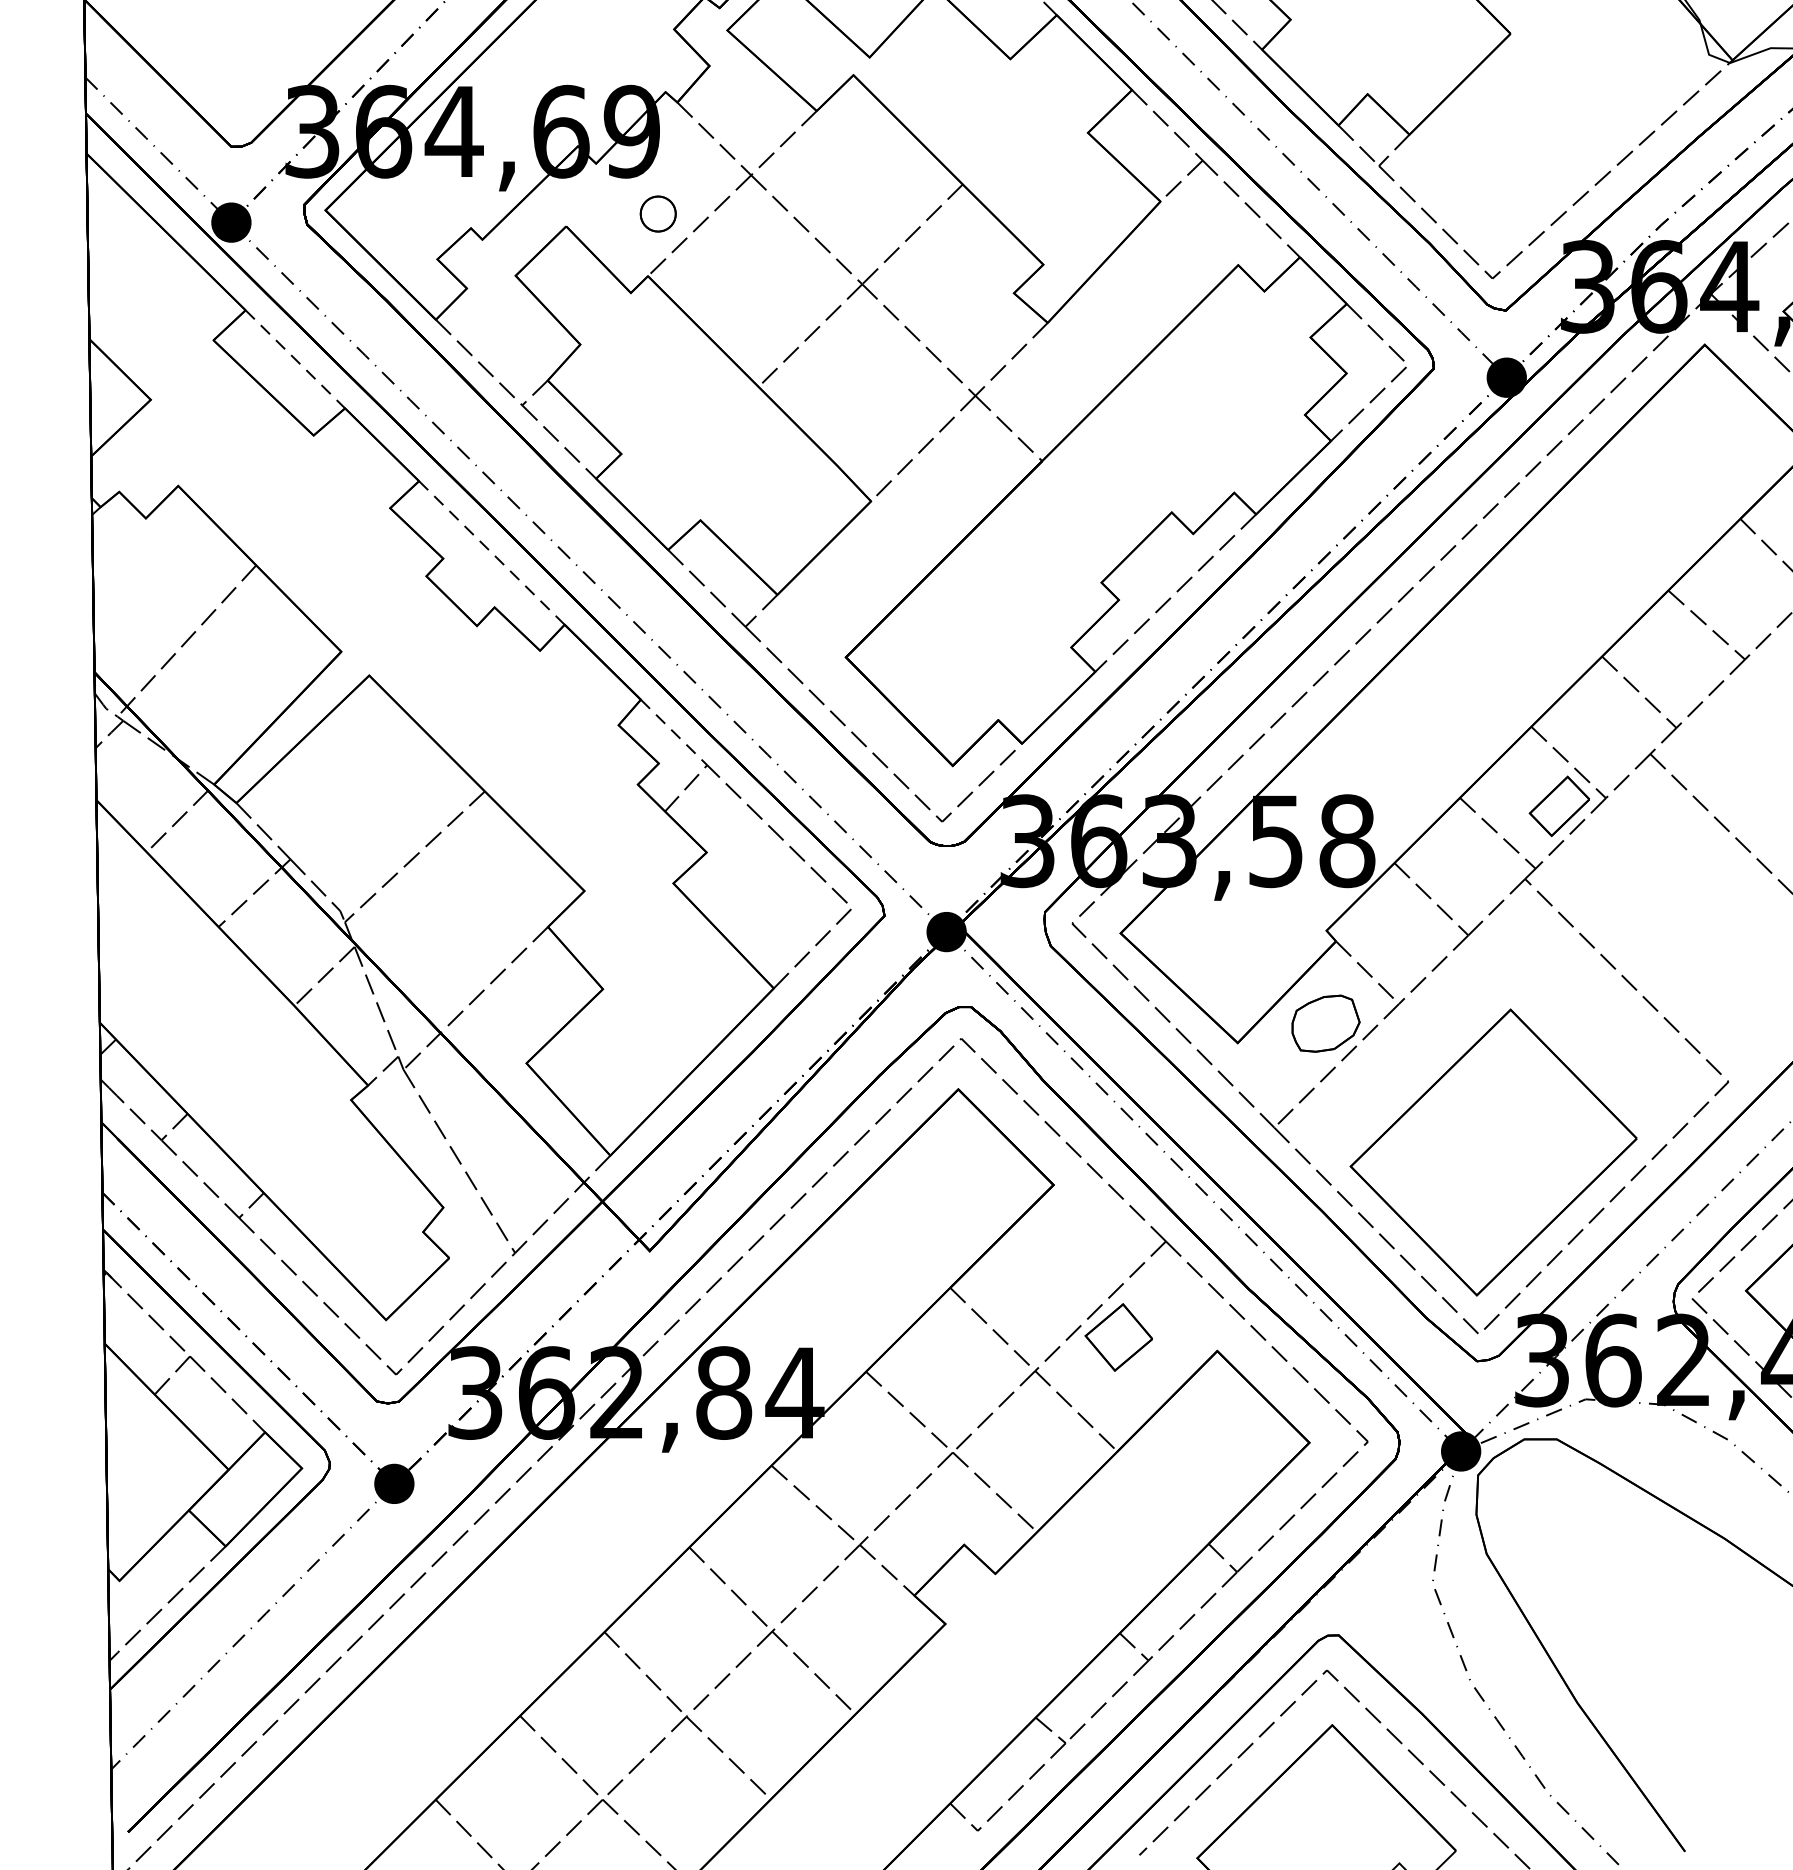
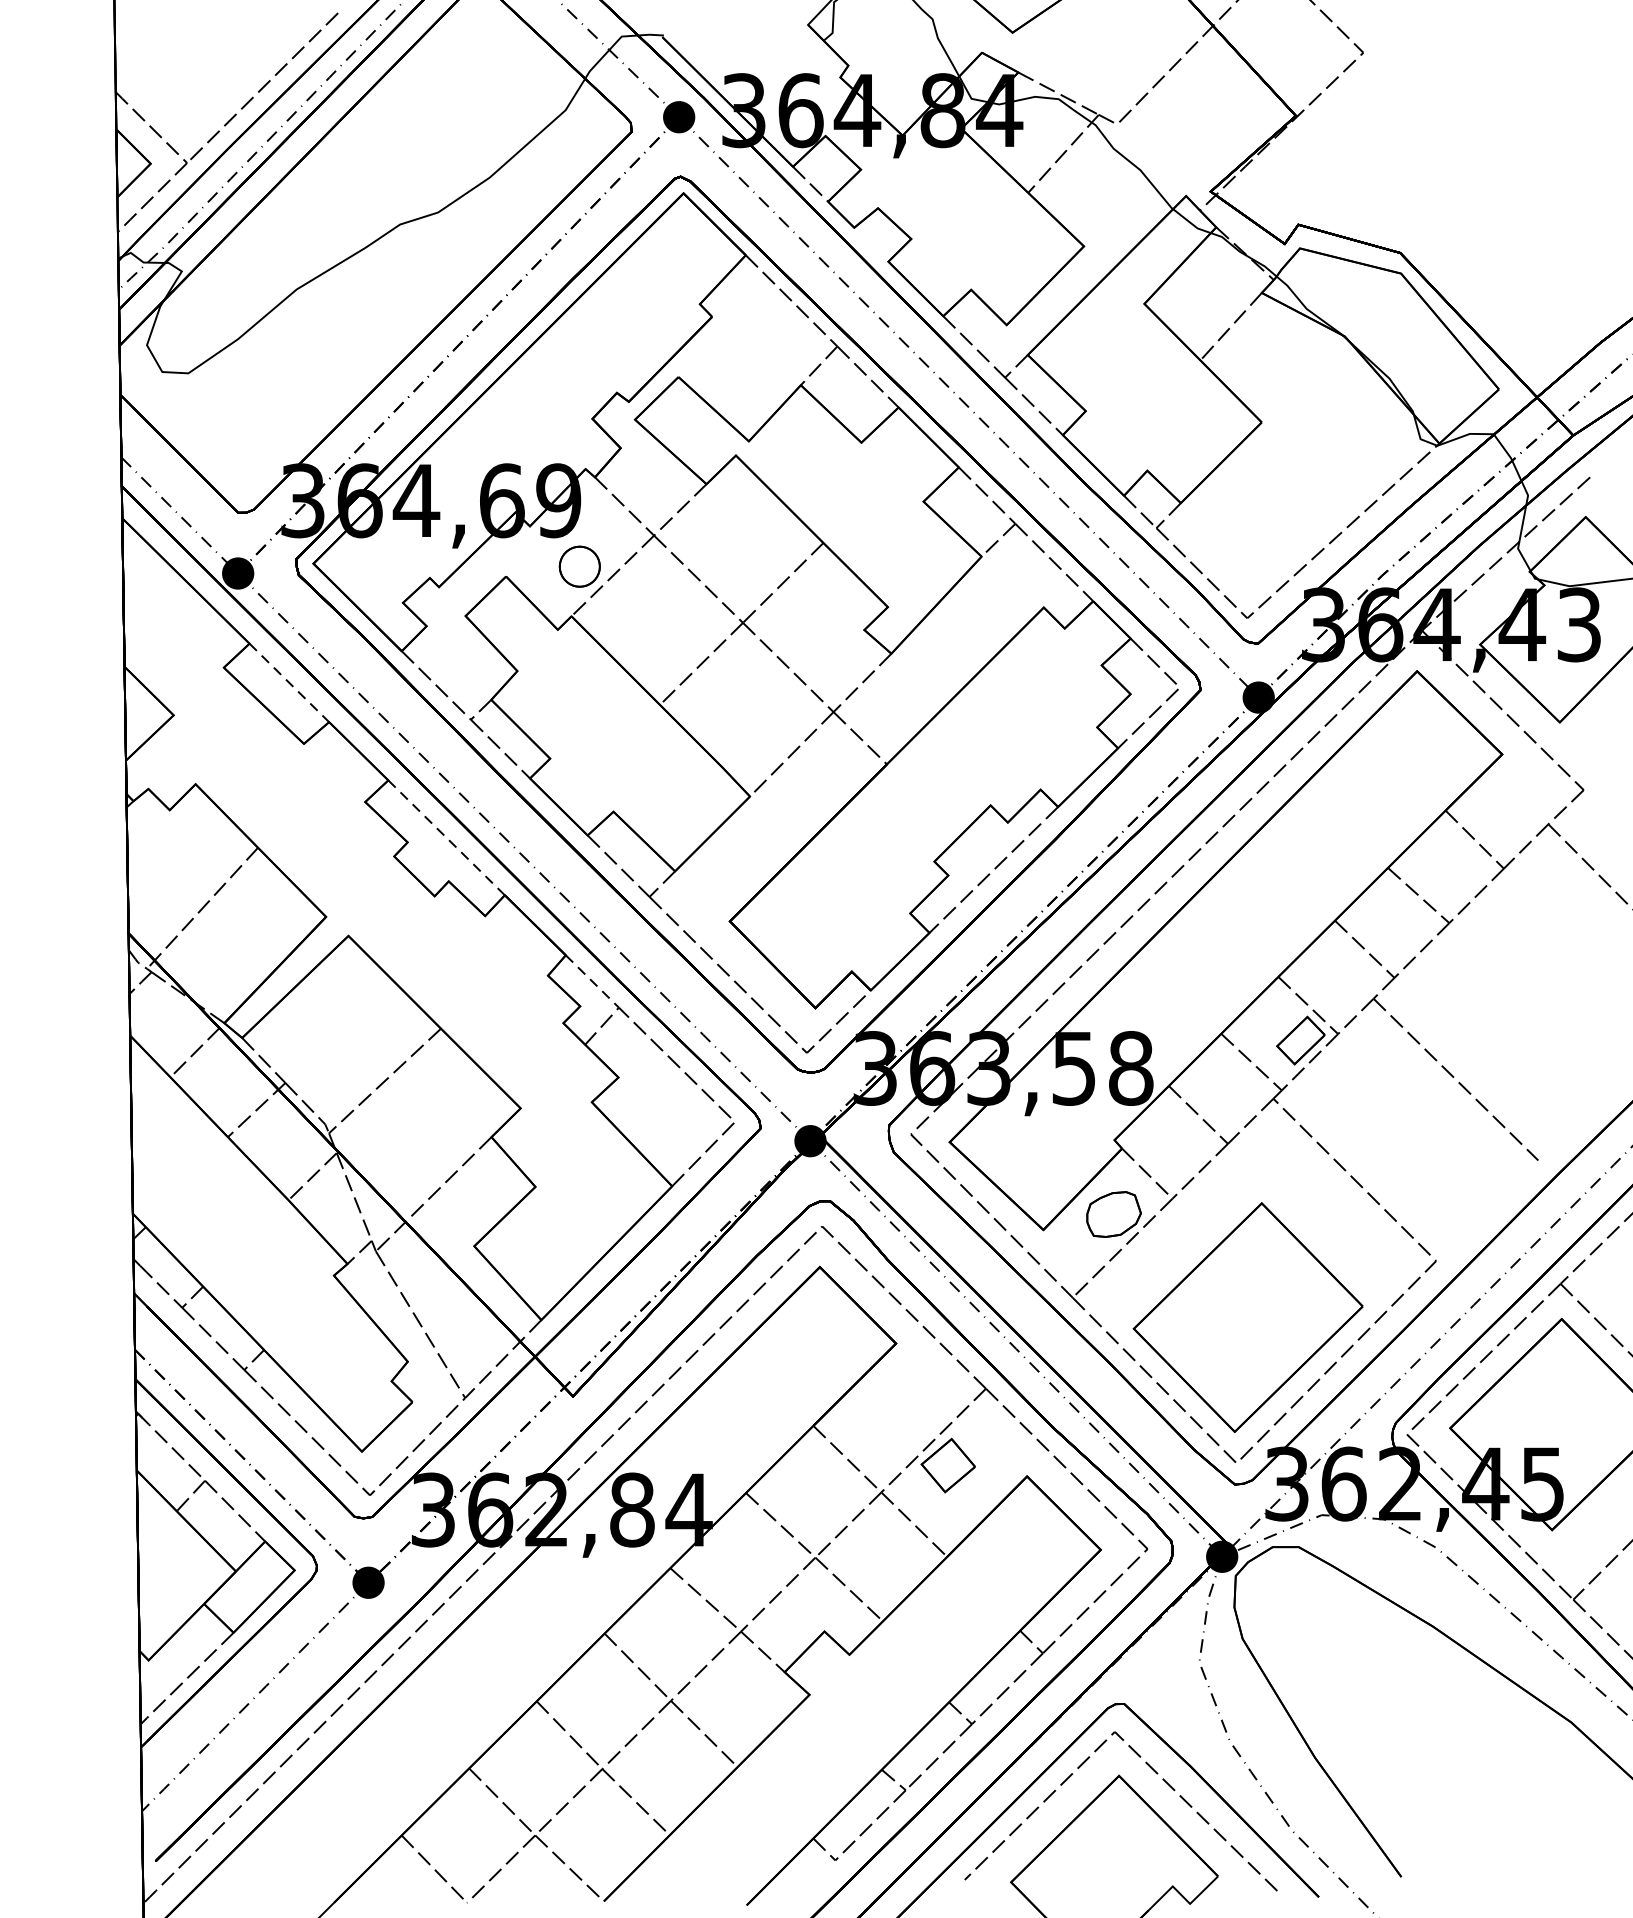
part: (657, 213) -> (579, 566), size x1.43

